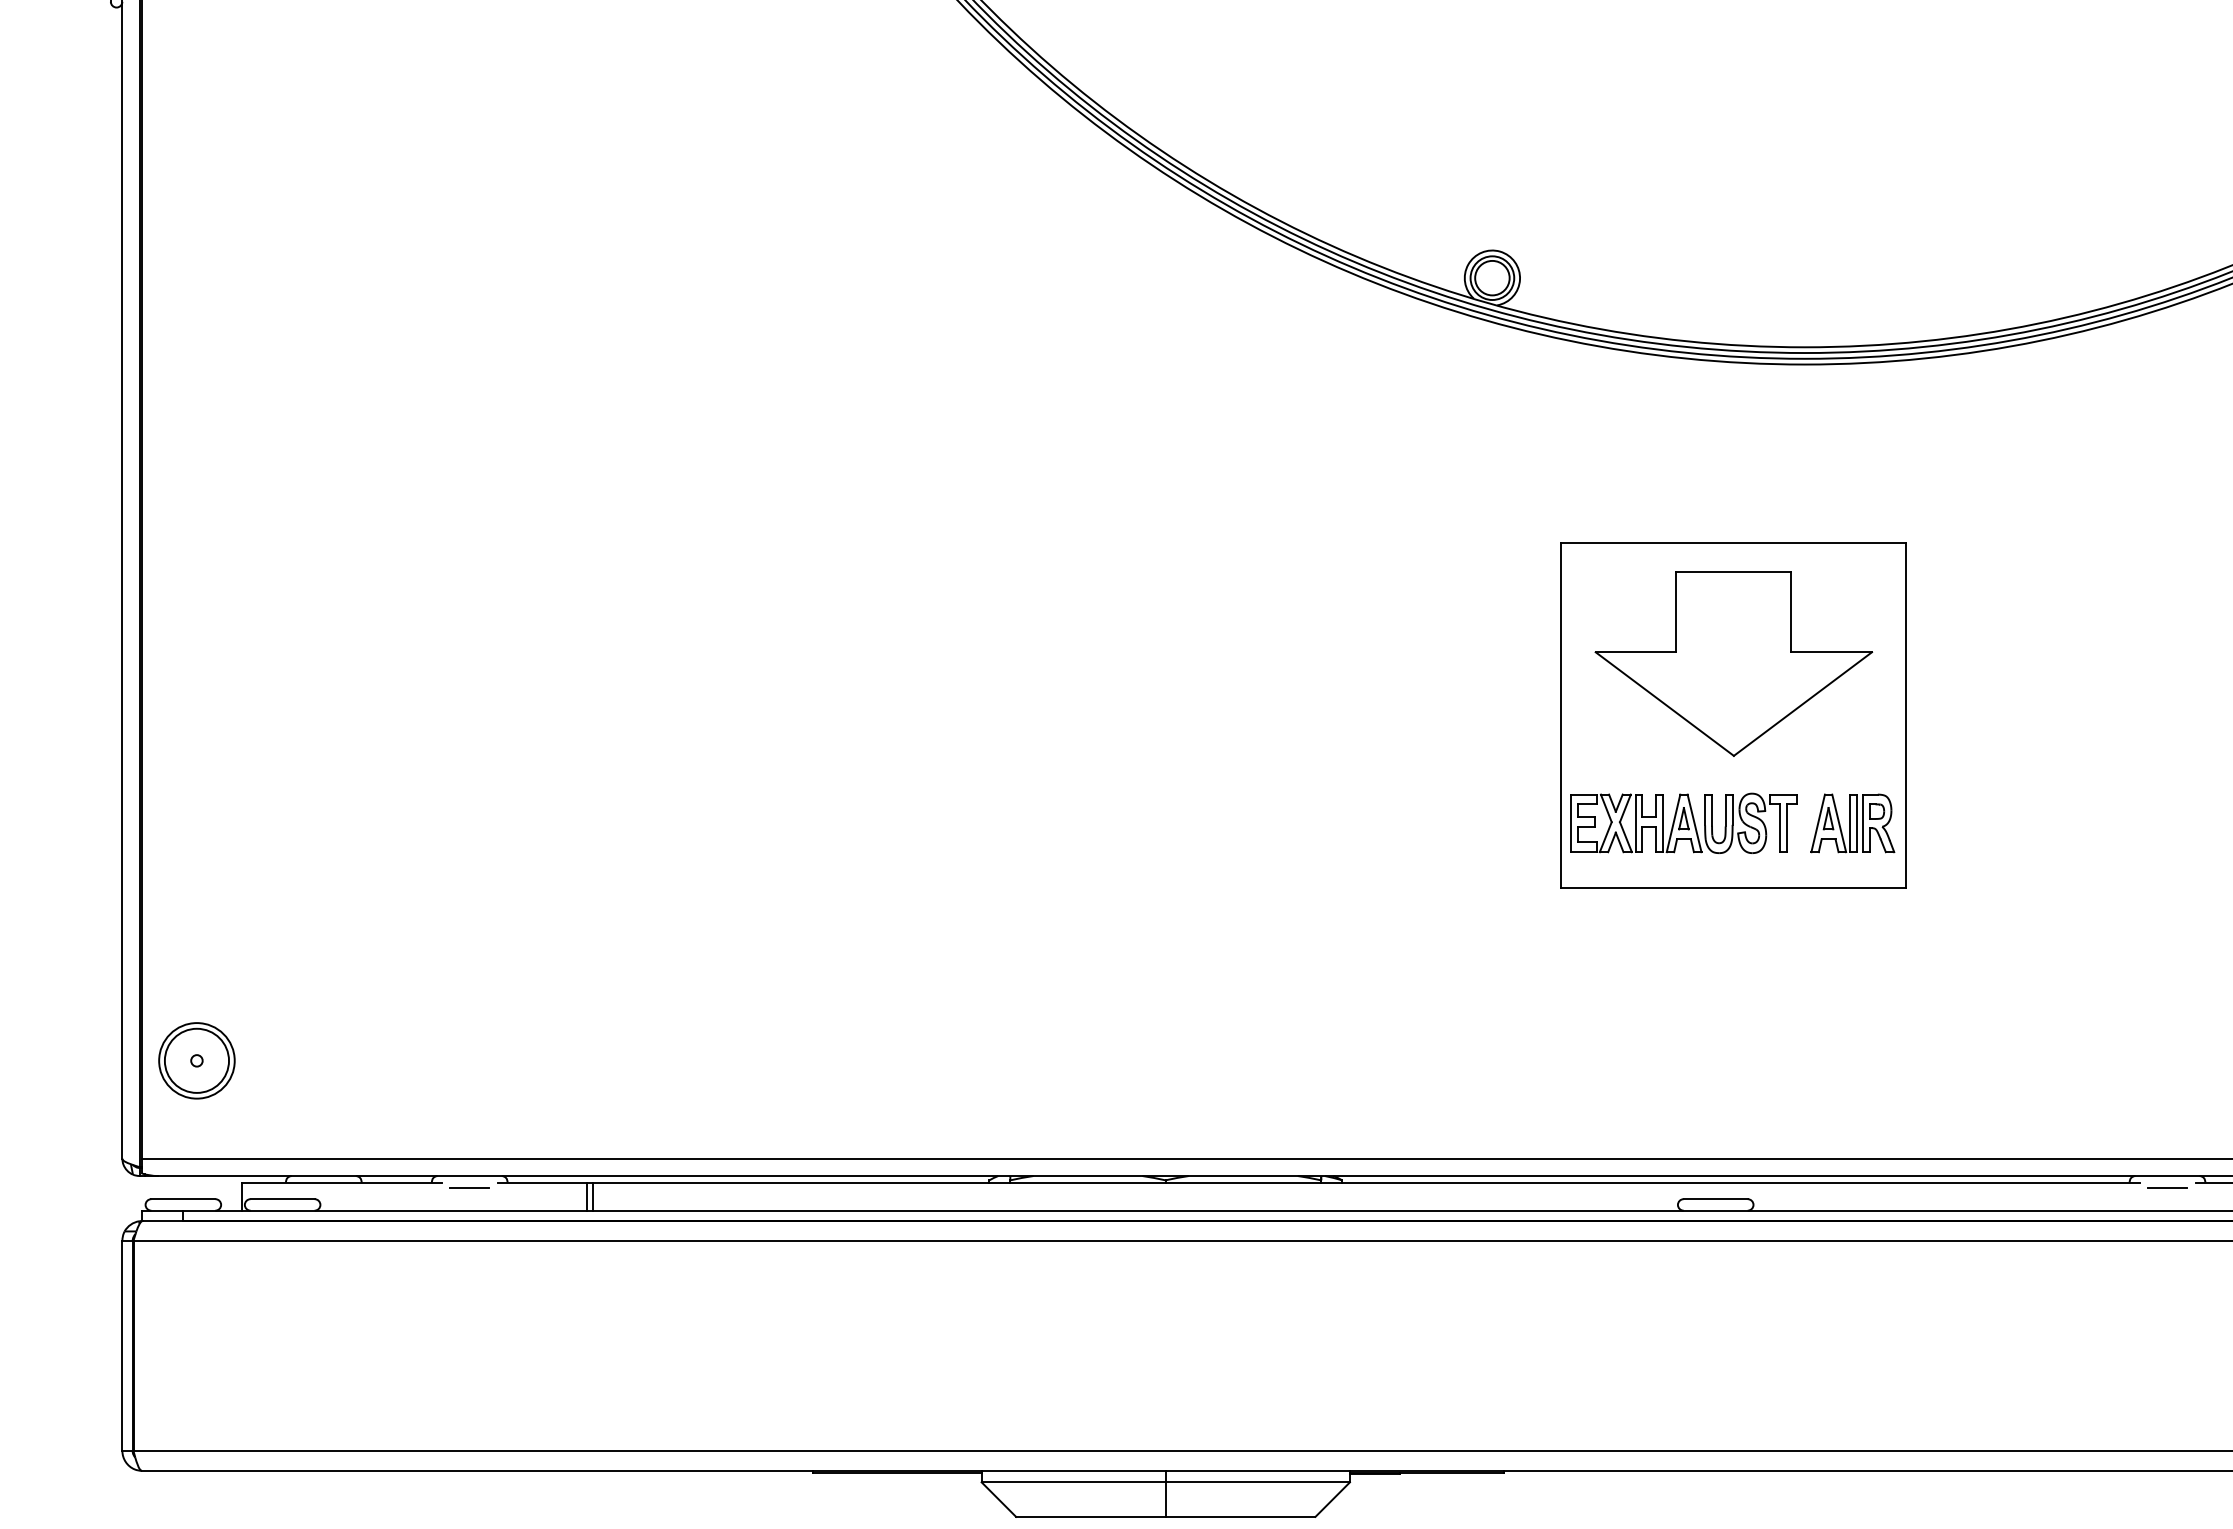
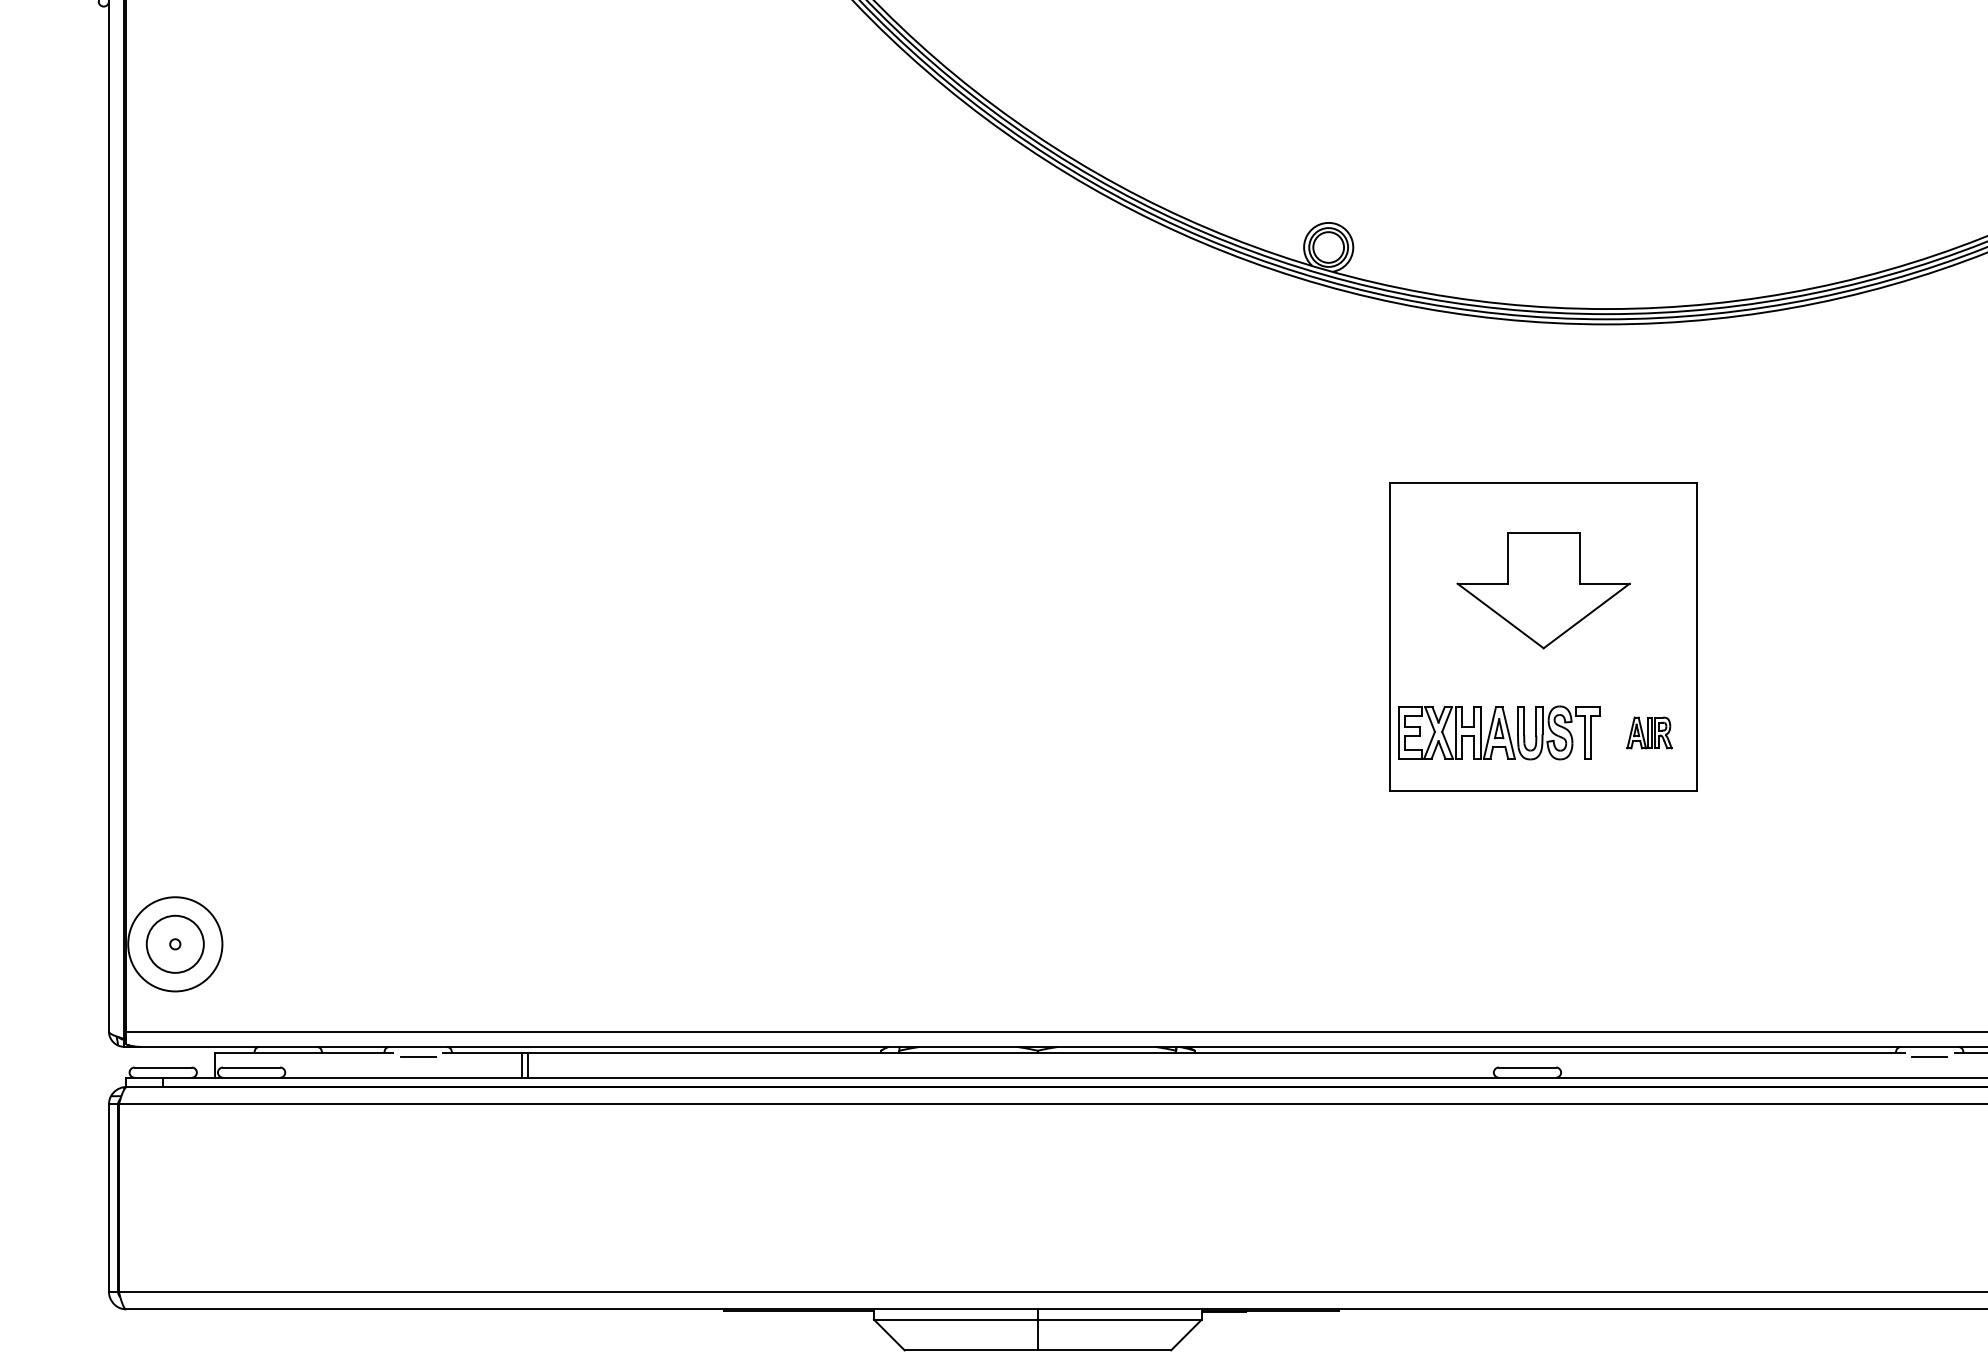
part: (1733, 663) -> (1543, 590), size x0.7
part: (1852, 823) -> (1649, 733), size x0.6
circle: (196, 1060) -> (174, 944), size x1.4

